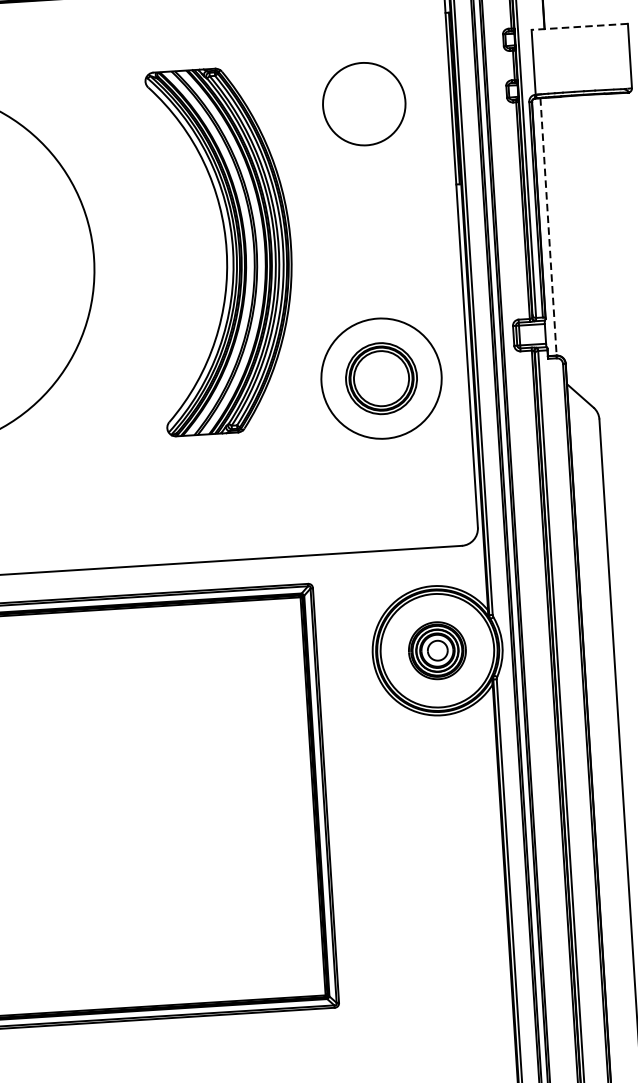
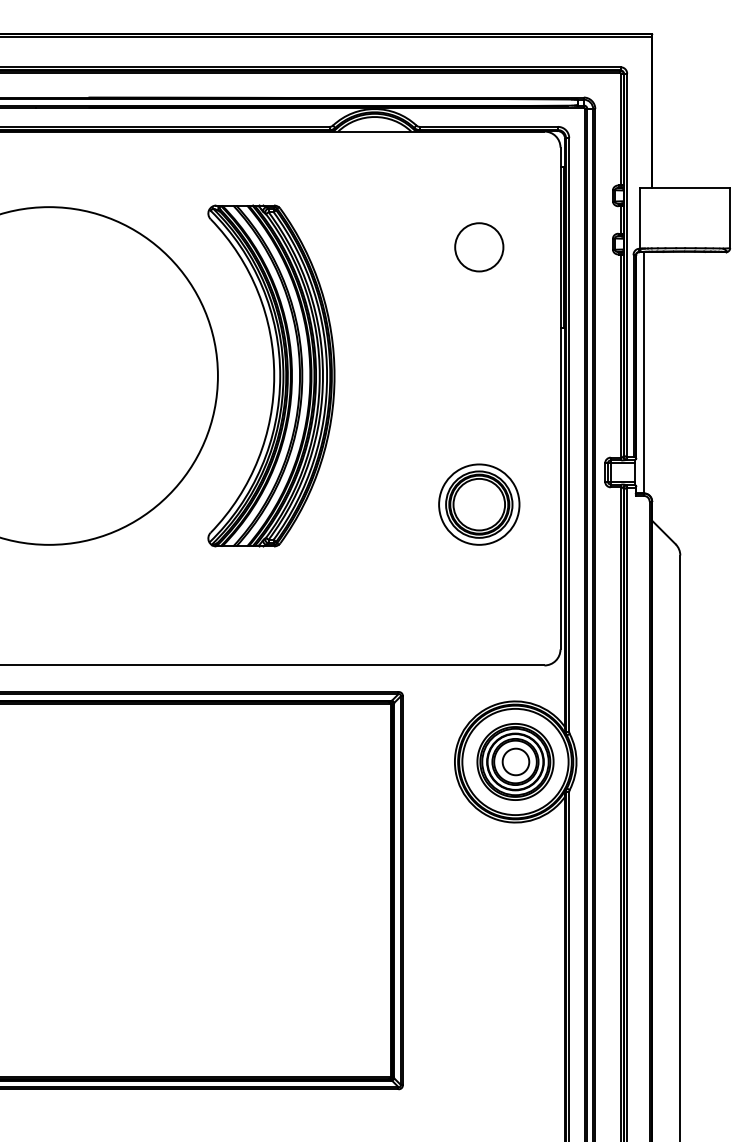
line: (579, 26) -> (684, 187), dashed -> solid
circle: (364, 104) -> (479, 247), size x0.62
line: (548, 226) -> (644, 372), dashed -> solid
part: (223, 250) -> (271, 375), moved
circle: (381, 378) -> (479, 504), size x0.71
part: (437, 650) -> (515, 761), size x1.43

